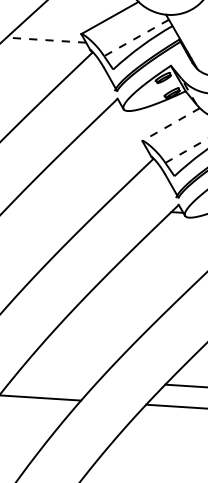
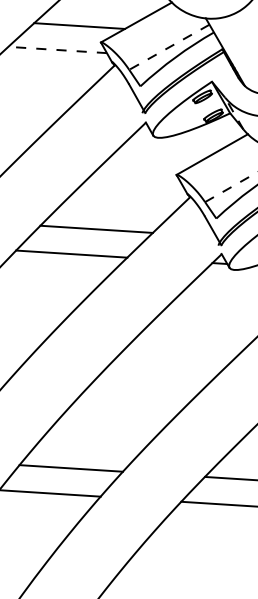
line: (64, 20) -> (79, 25), added
line: (170, 124) -> (211, 154), dashed -> solid
line: (77, 184) -> (96, 228), added
line: (57, 204) -> (71, 253), added
line: (56, 377) -> (70, 468), added

